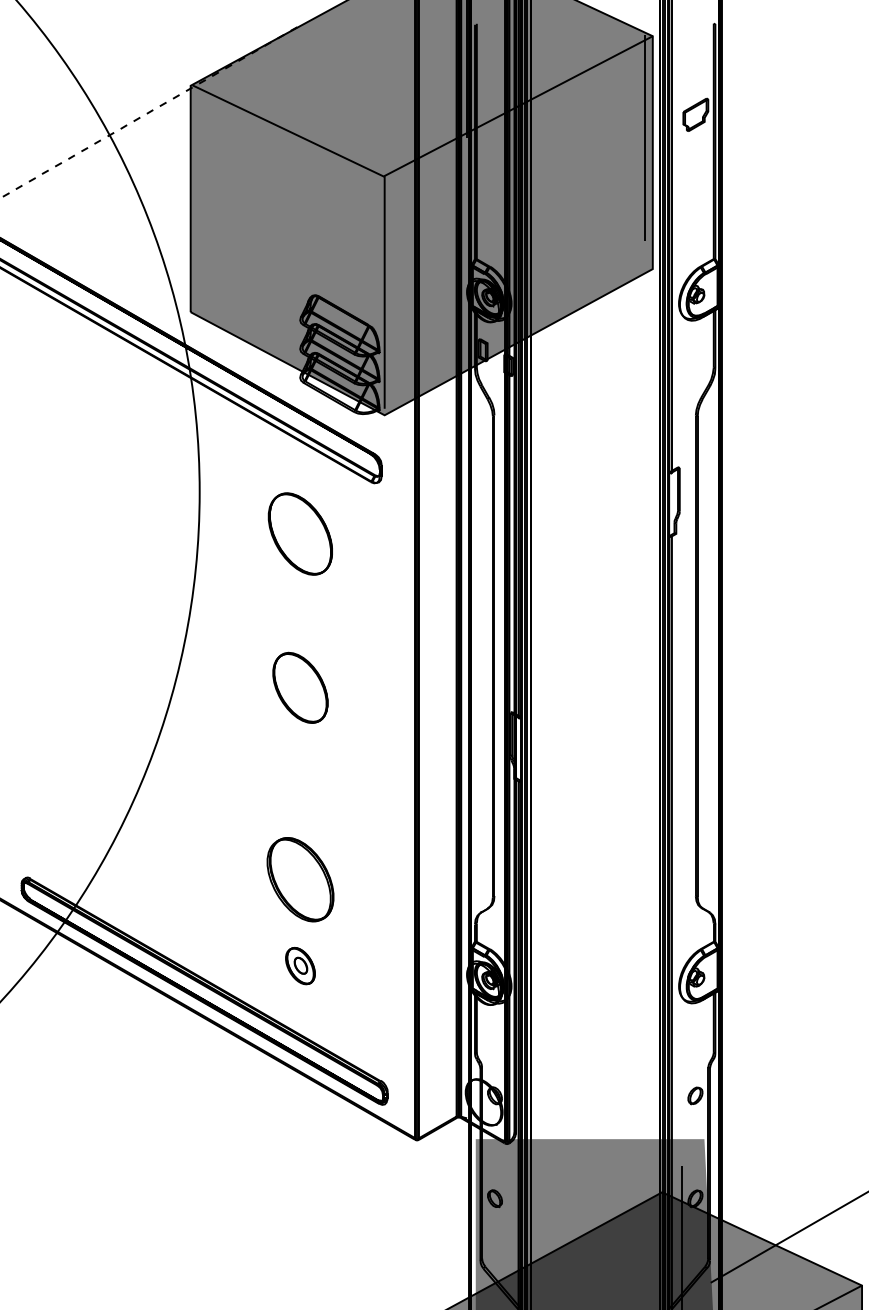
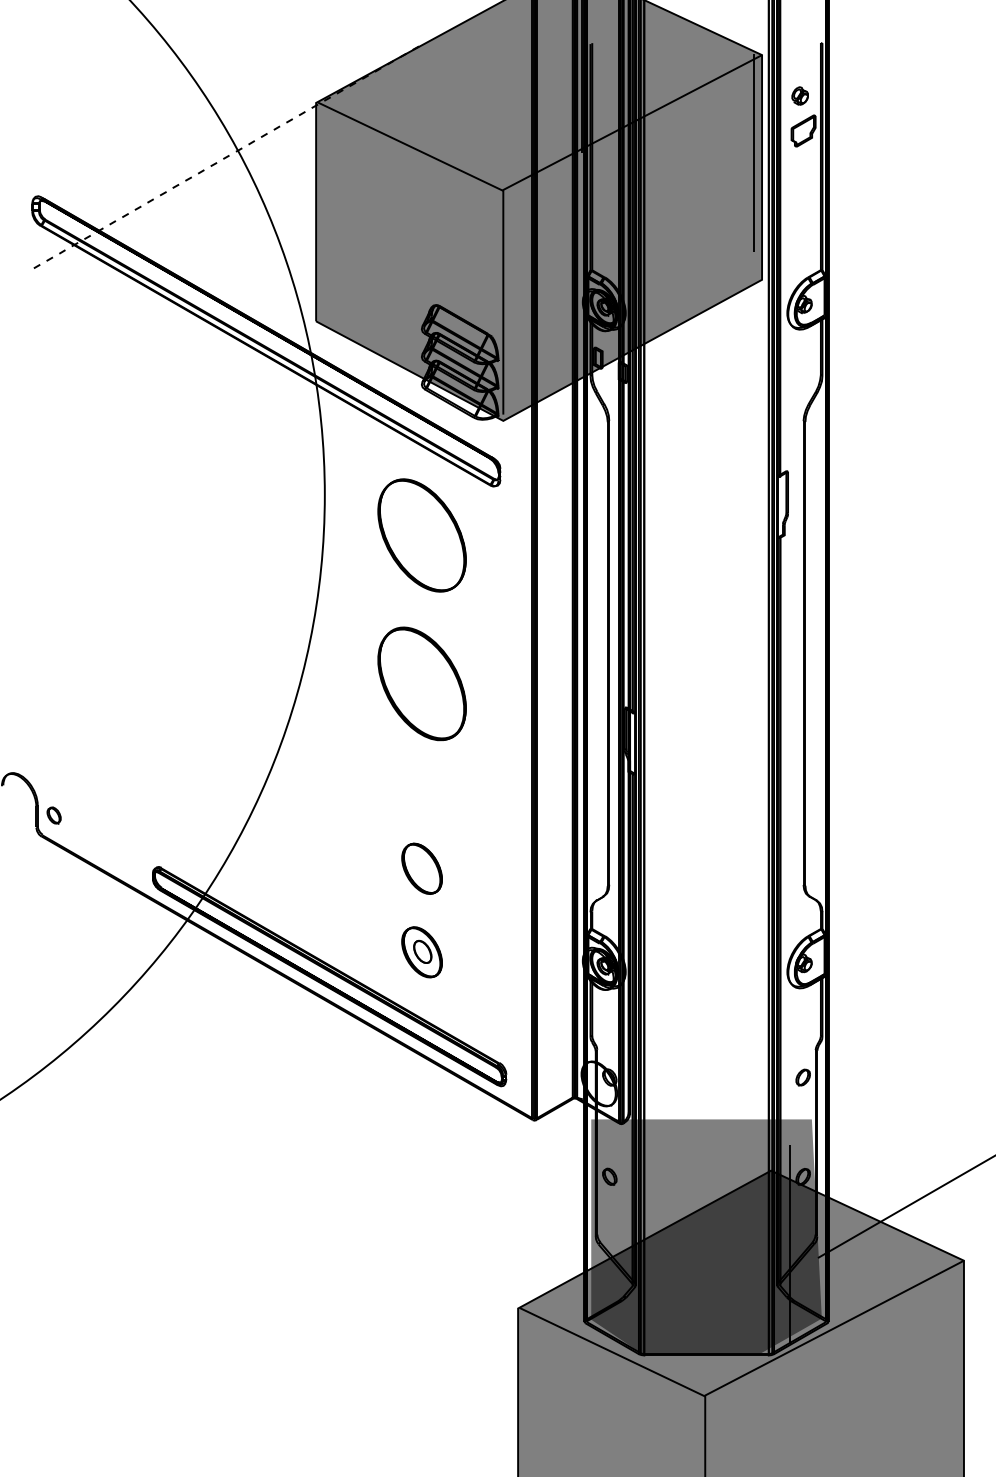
part: (691, 78) -> (799, 95), added
part: (299, 534) -> (421, 535), size x1.43
part: (299, 687) -> (421, 683), size x1.67
part: (299, 879) -> (421, 868), size x0.62
part: (299, 966) -> (421, 952), size x1.43

